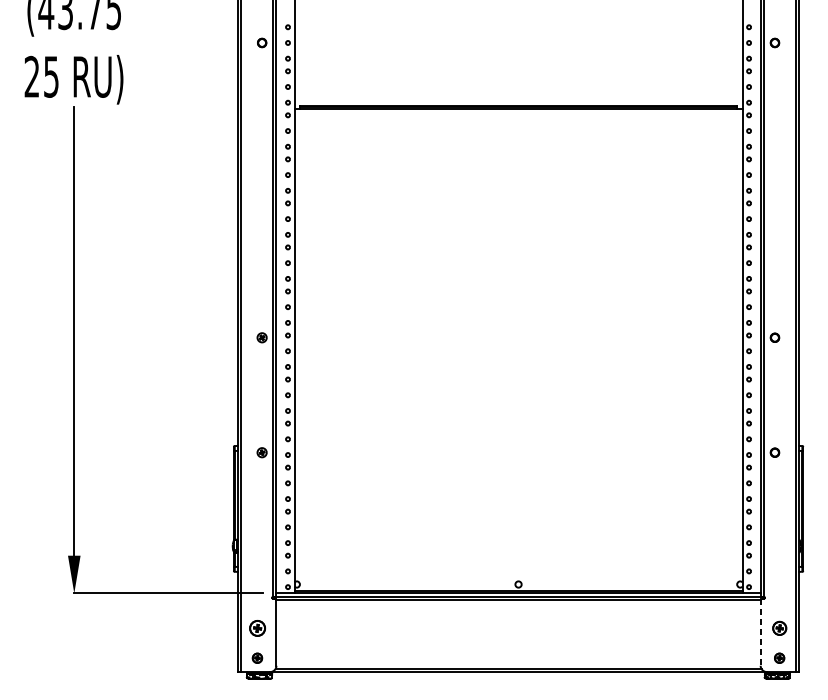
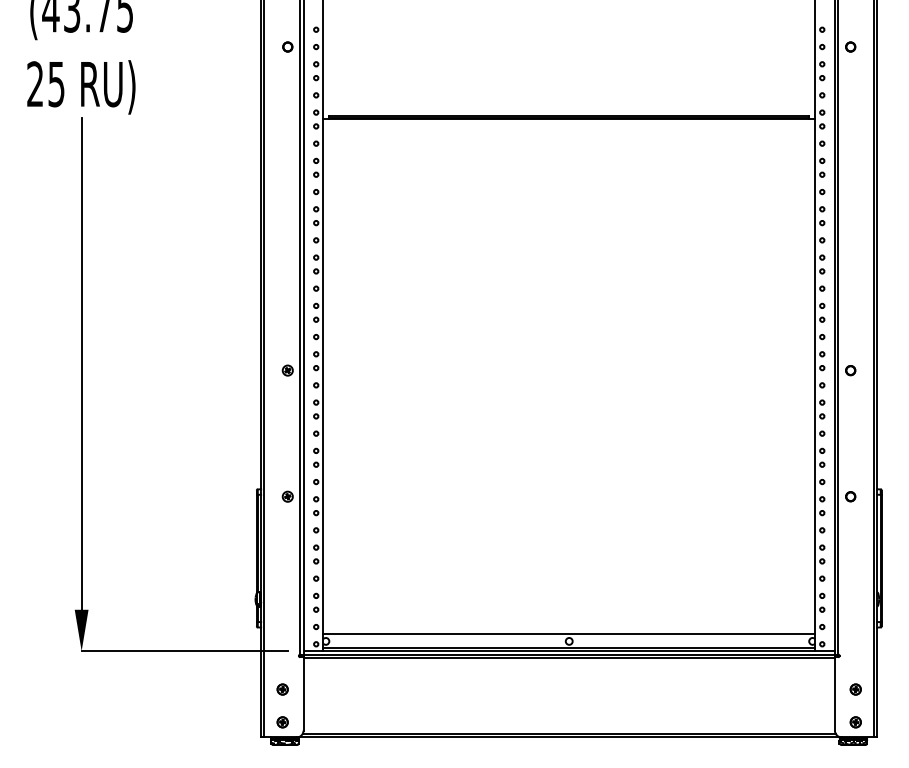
line: (518, 577) -> (569, 633), added
part: (257, 628) -> (282, 689), size x0.62
part: (779, 628) -> (855, 689), size x0.71
line: (760, 631) -> (834, 693), dashed -> solid

